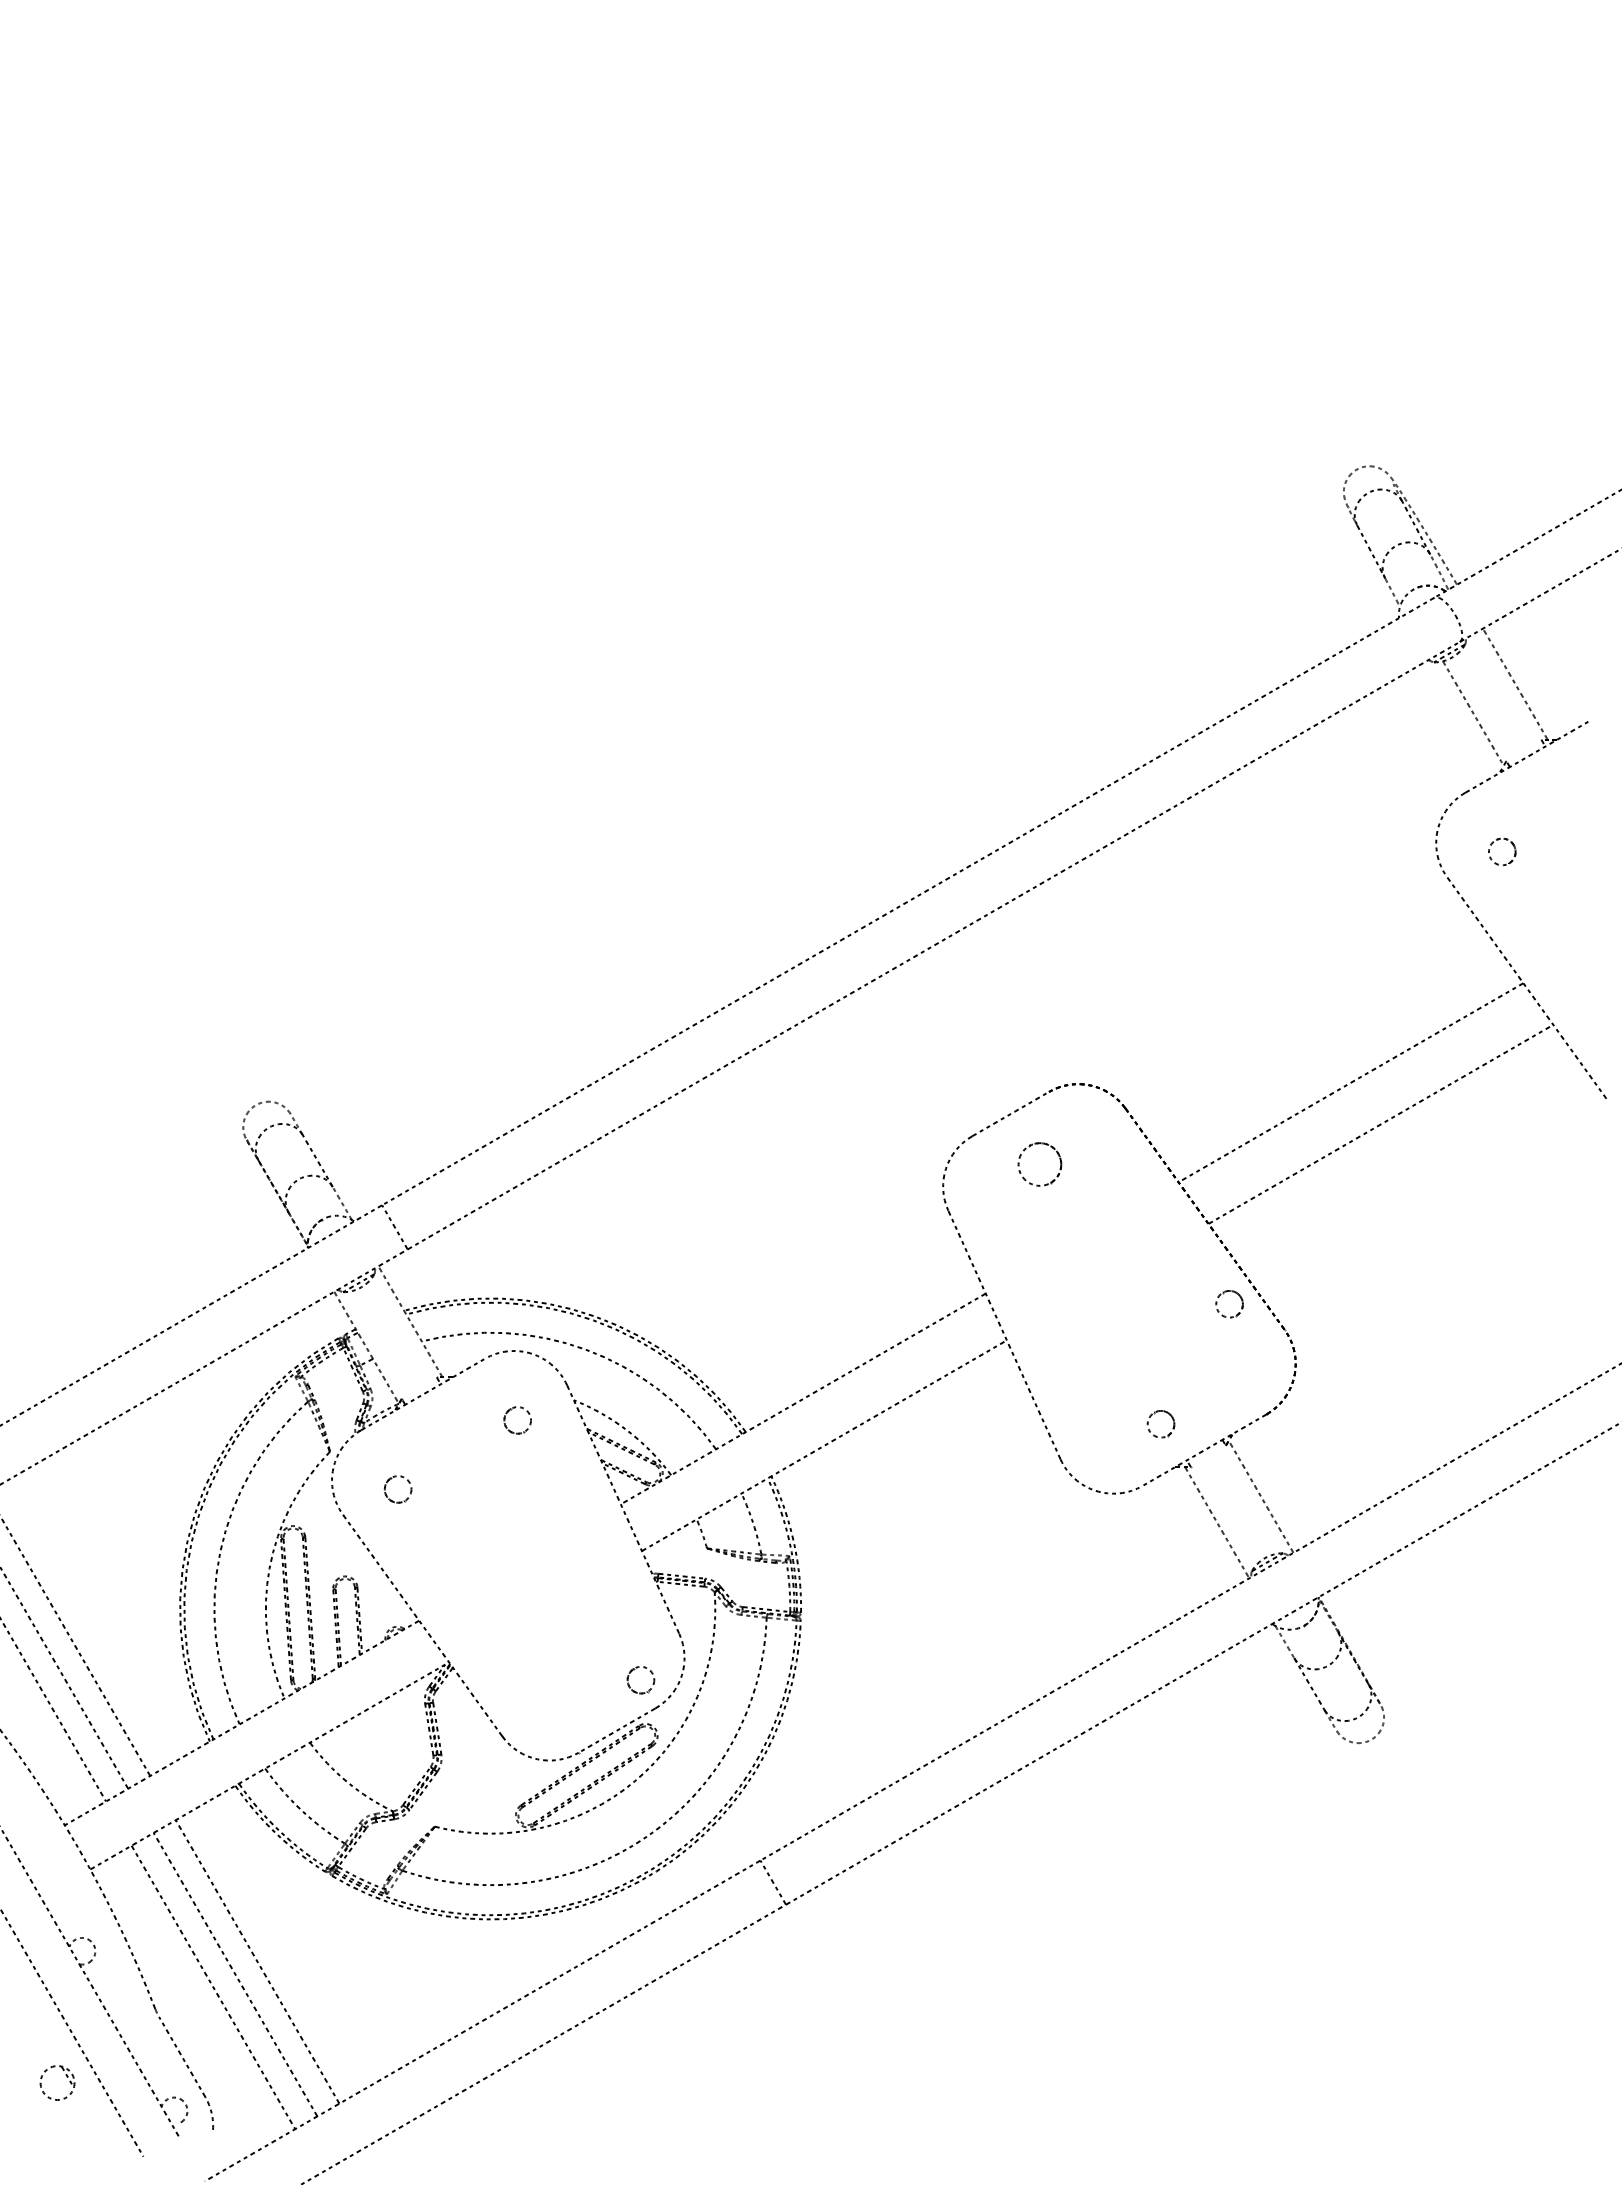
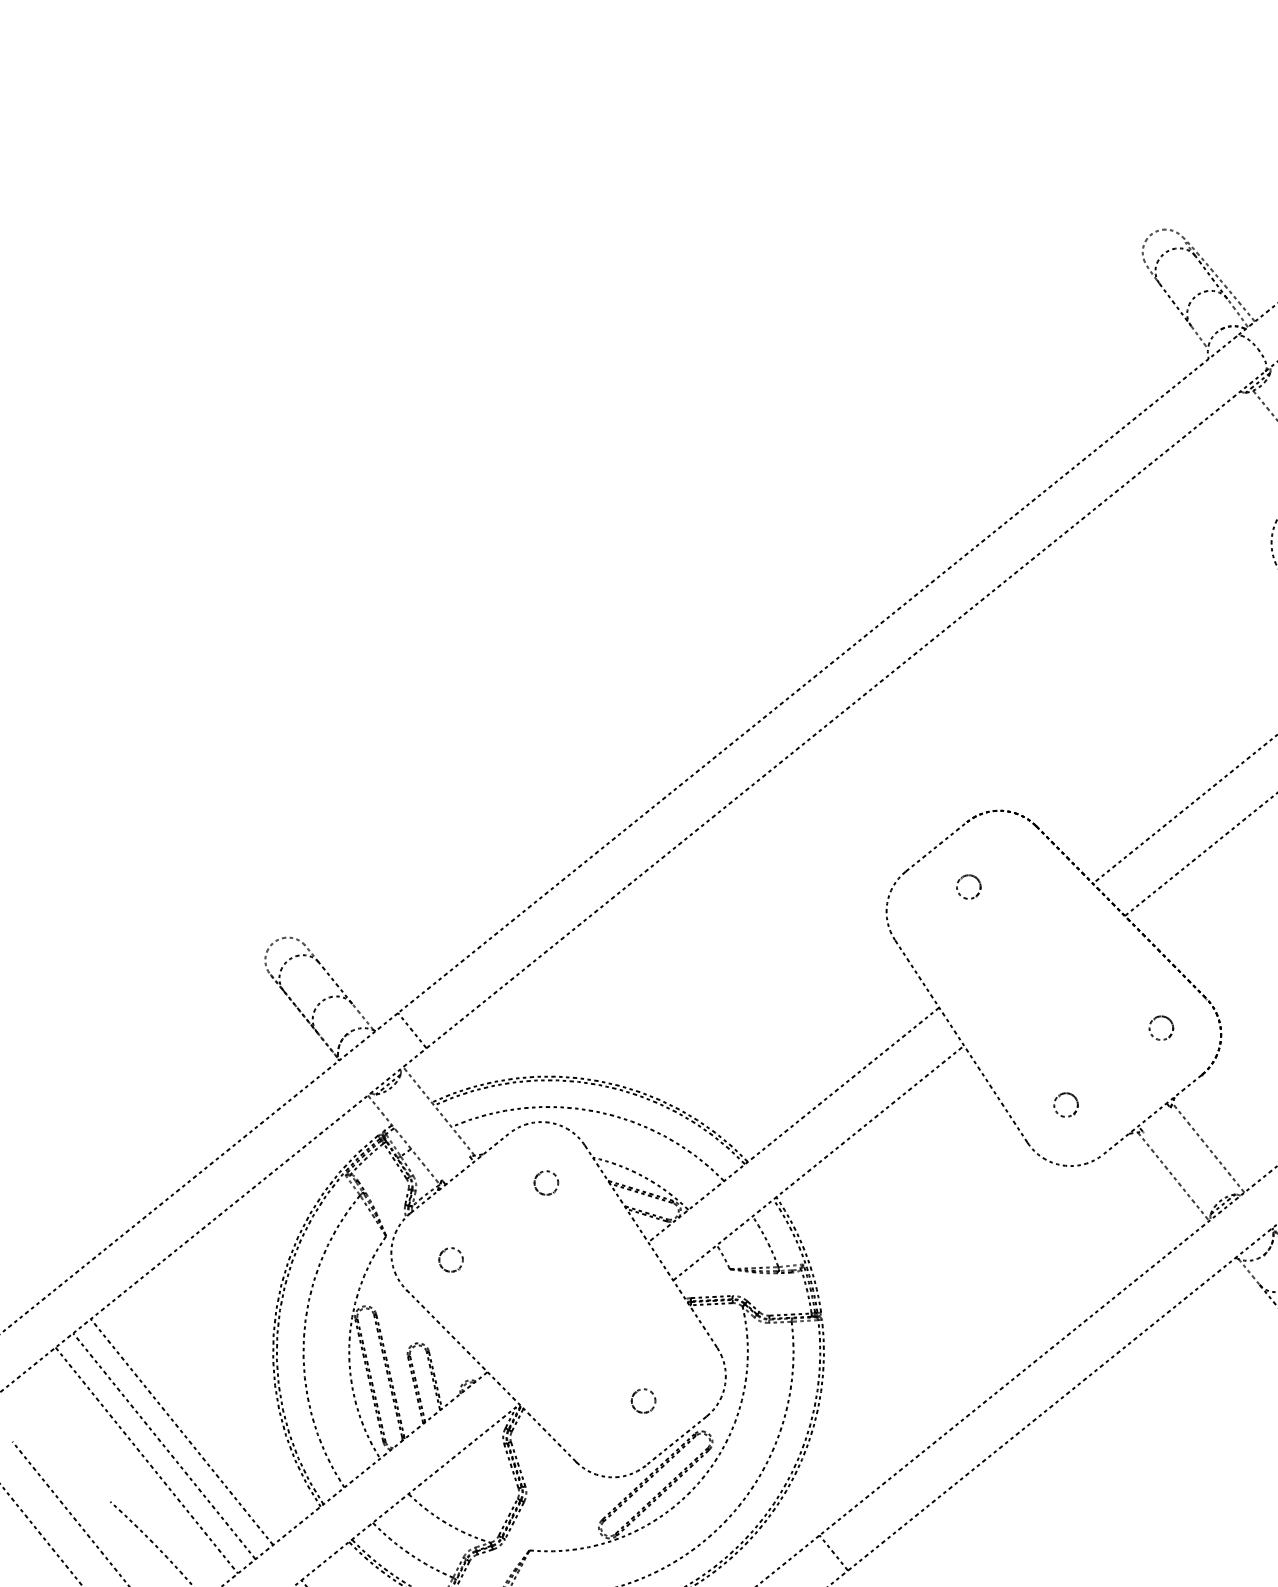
circle: (1039, 1164) -> (968, 887), size x0.62
part: (1223, 1294) -> (1154, 1020), moved
part: (1154, 1414) -> (1058, 1097), moved
part: (634, 1670) -> (636, 1393), moved

